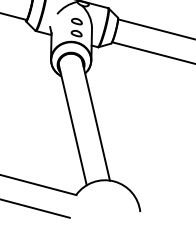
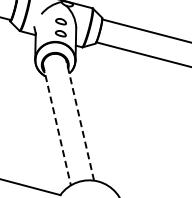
line: (95, 119) -> (79, 119), solid -> dashed
line: (72, 125) -> (56, 125), solid -> dashed

